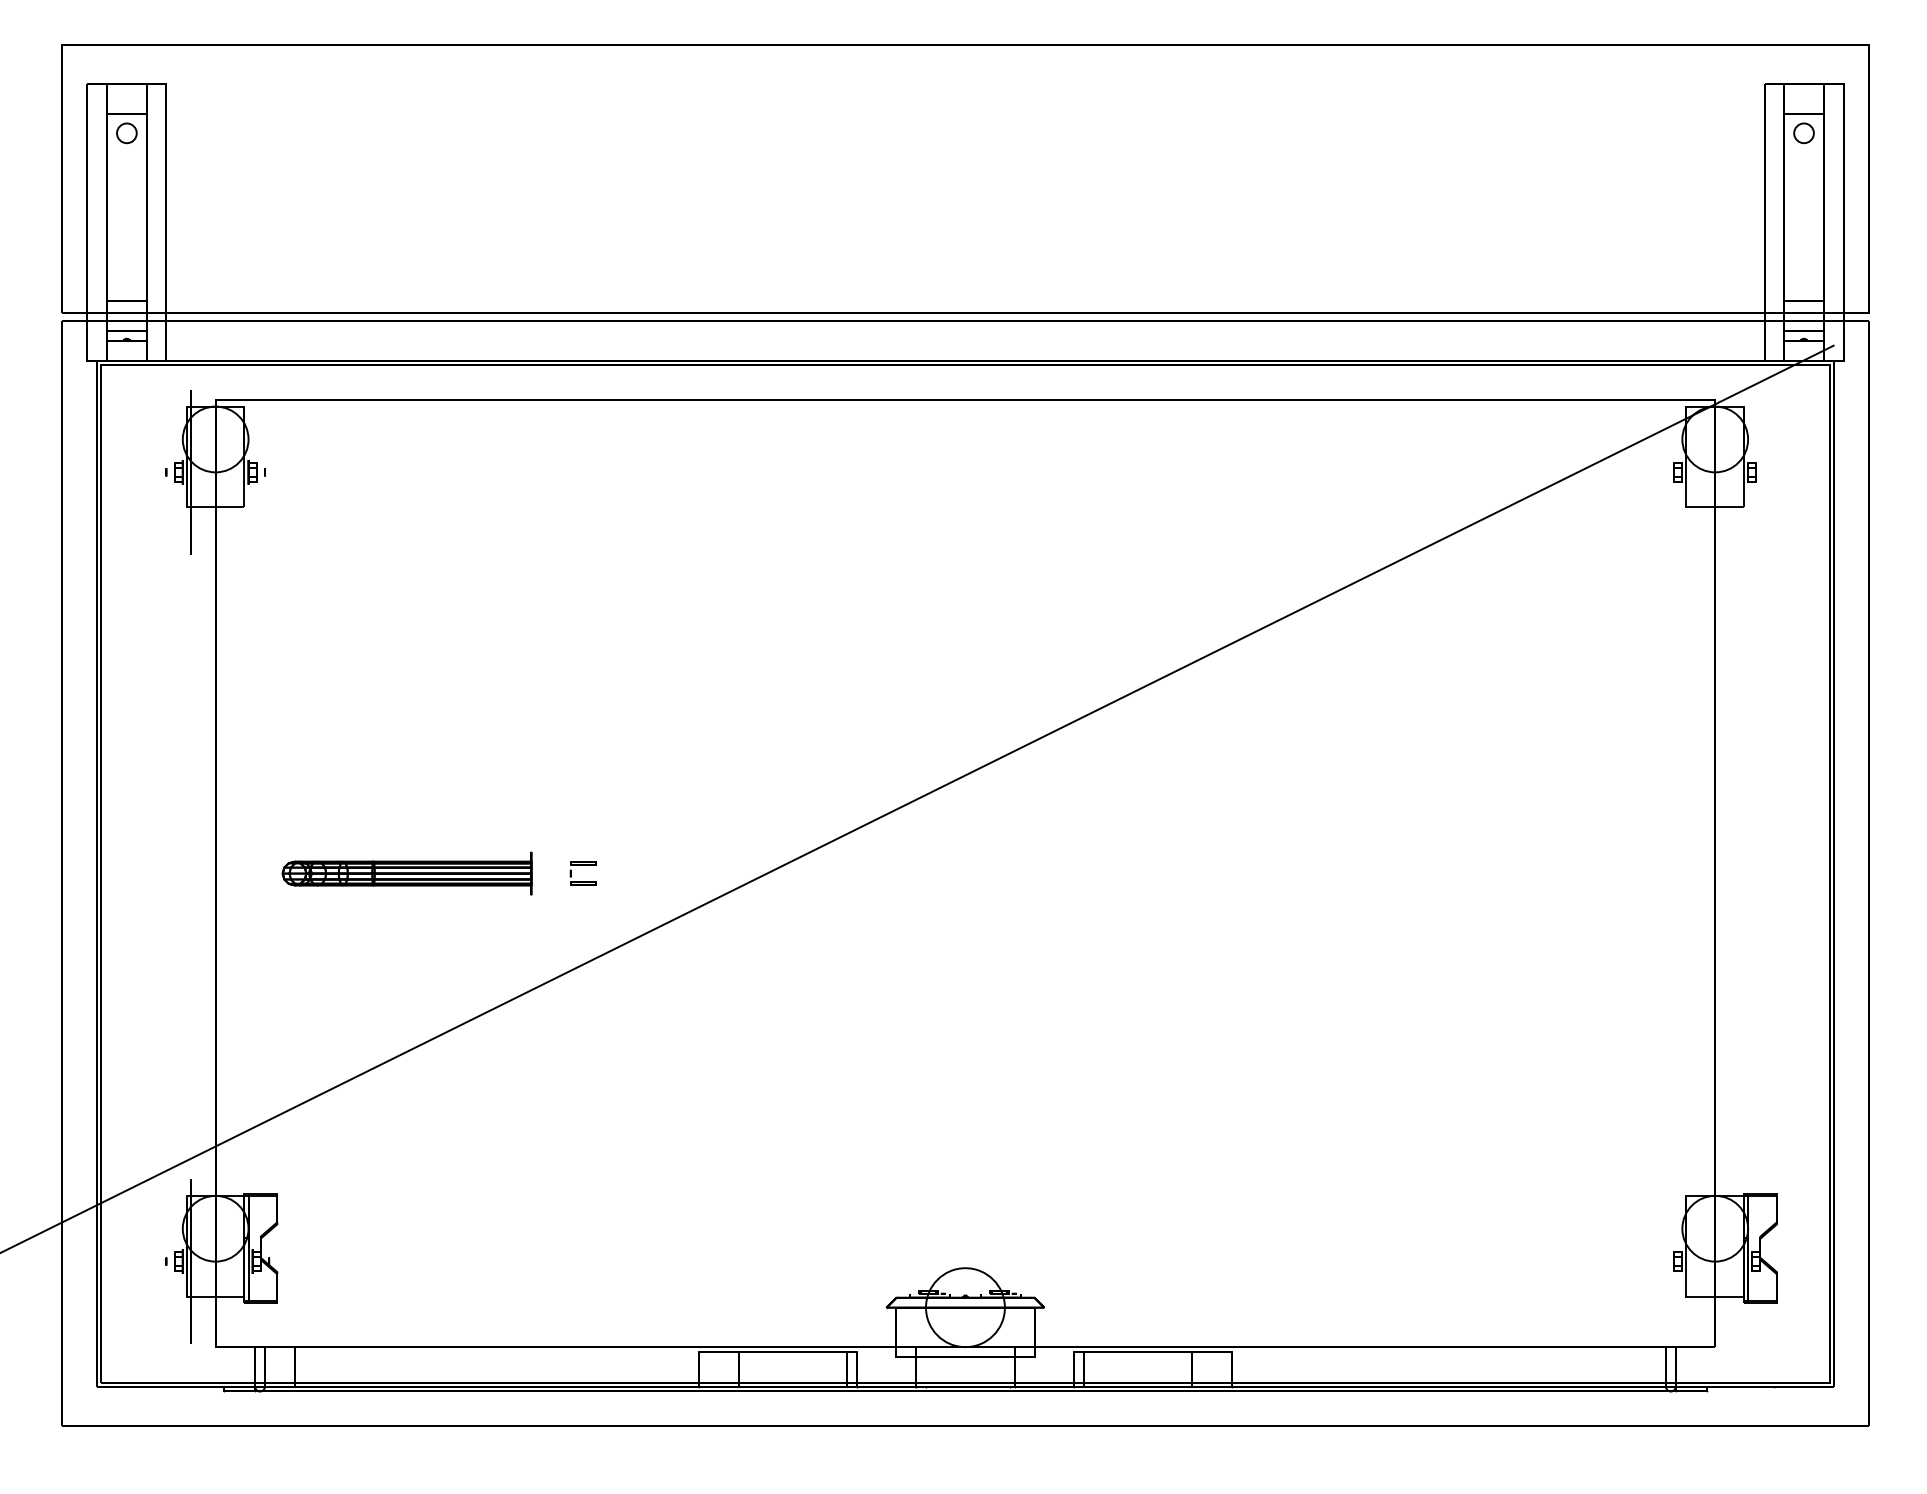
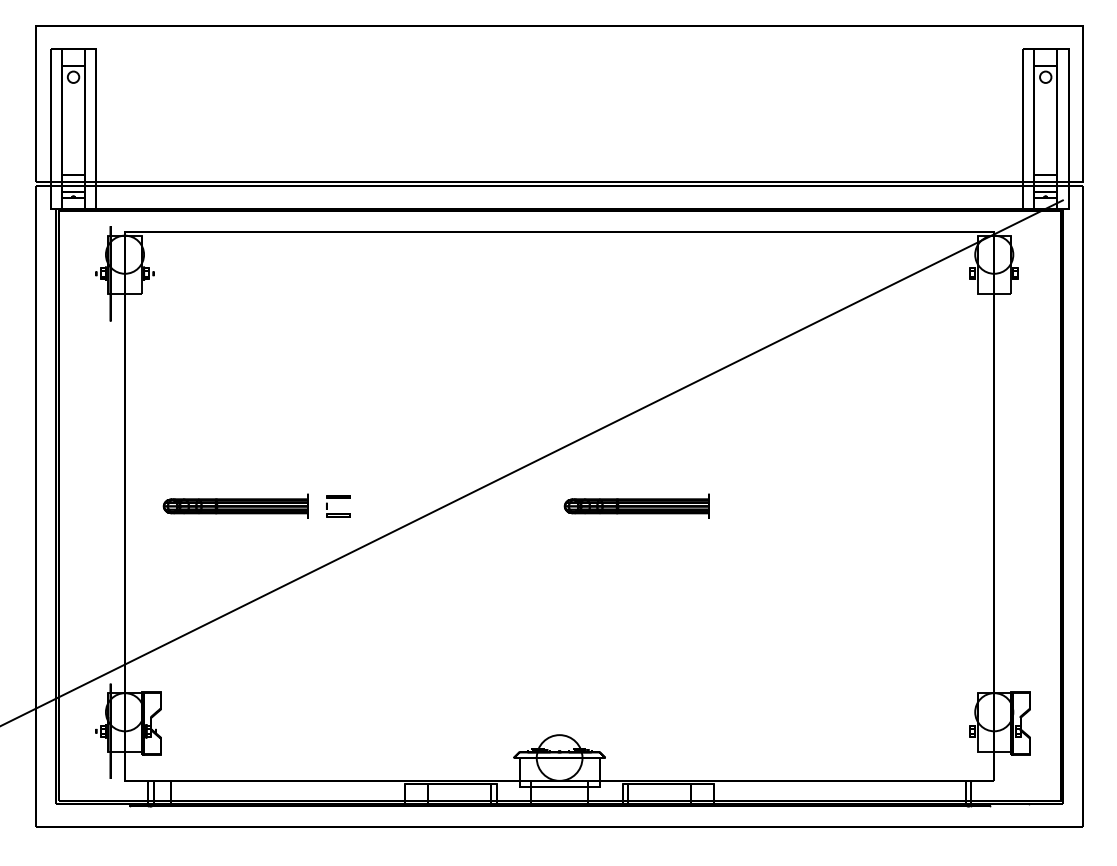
part: (1098, 872) -> (636, 505), added
part: (582, 873) -> (337, 506), size x1.6

